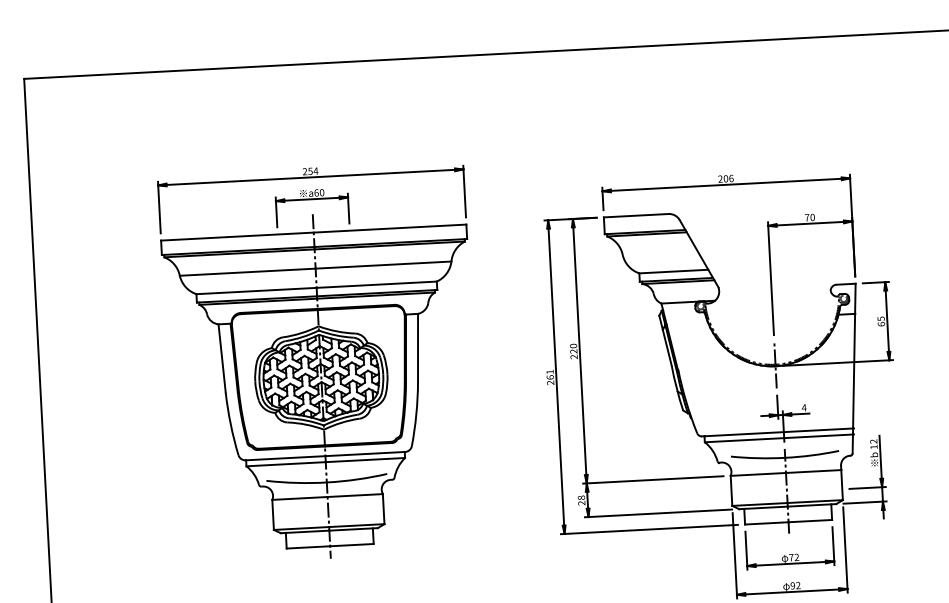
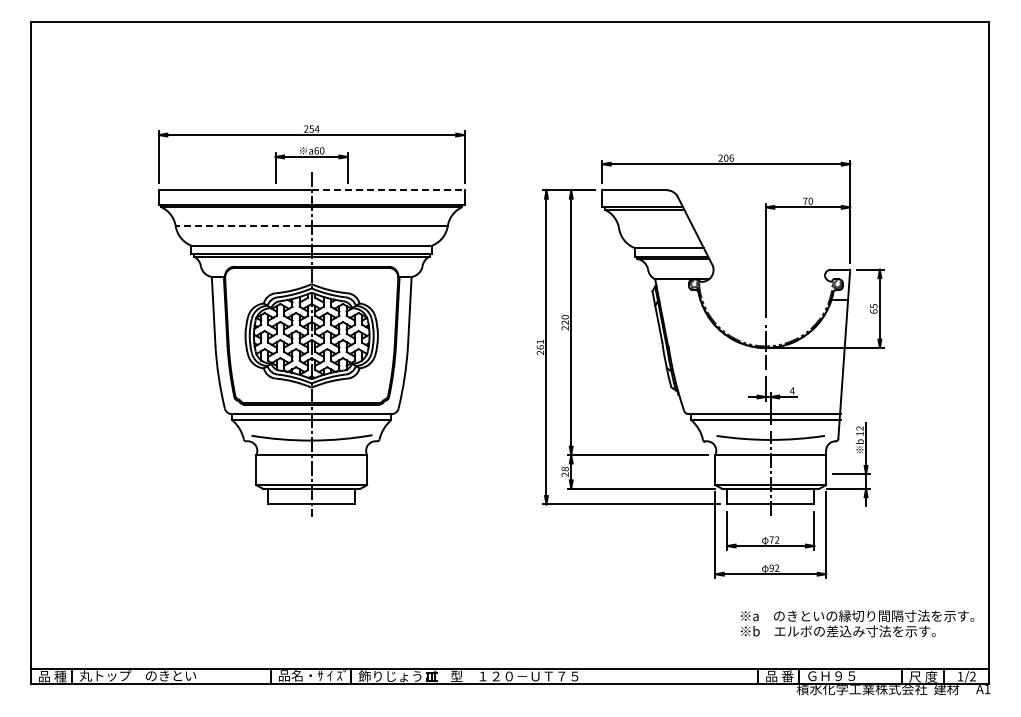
line: (390, 228) -> (388, 190), solid -> dashed
line: (247, 272) -> (243, 226), solid -> dashed

